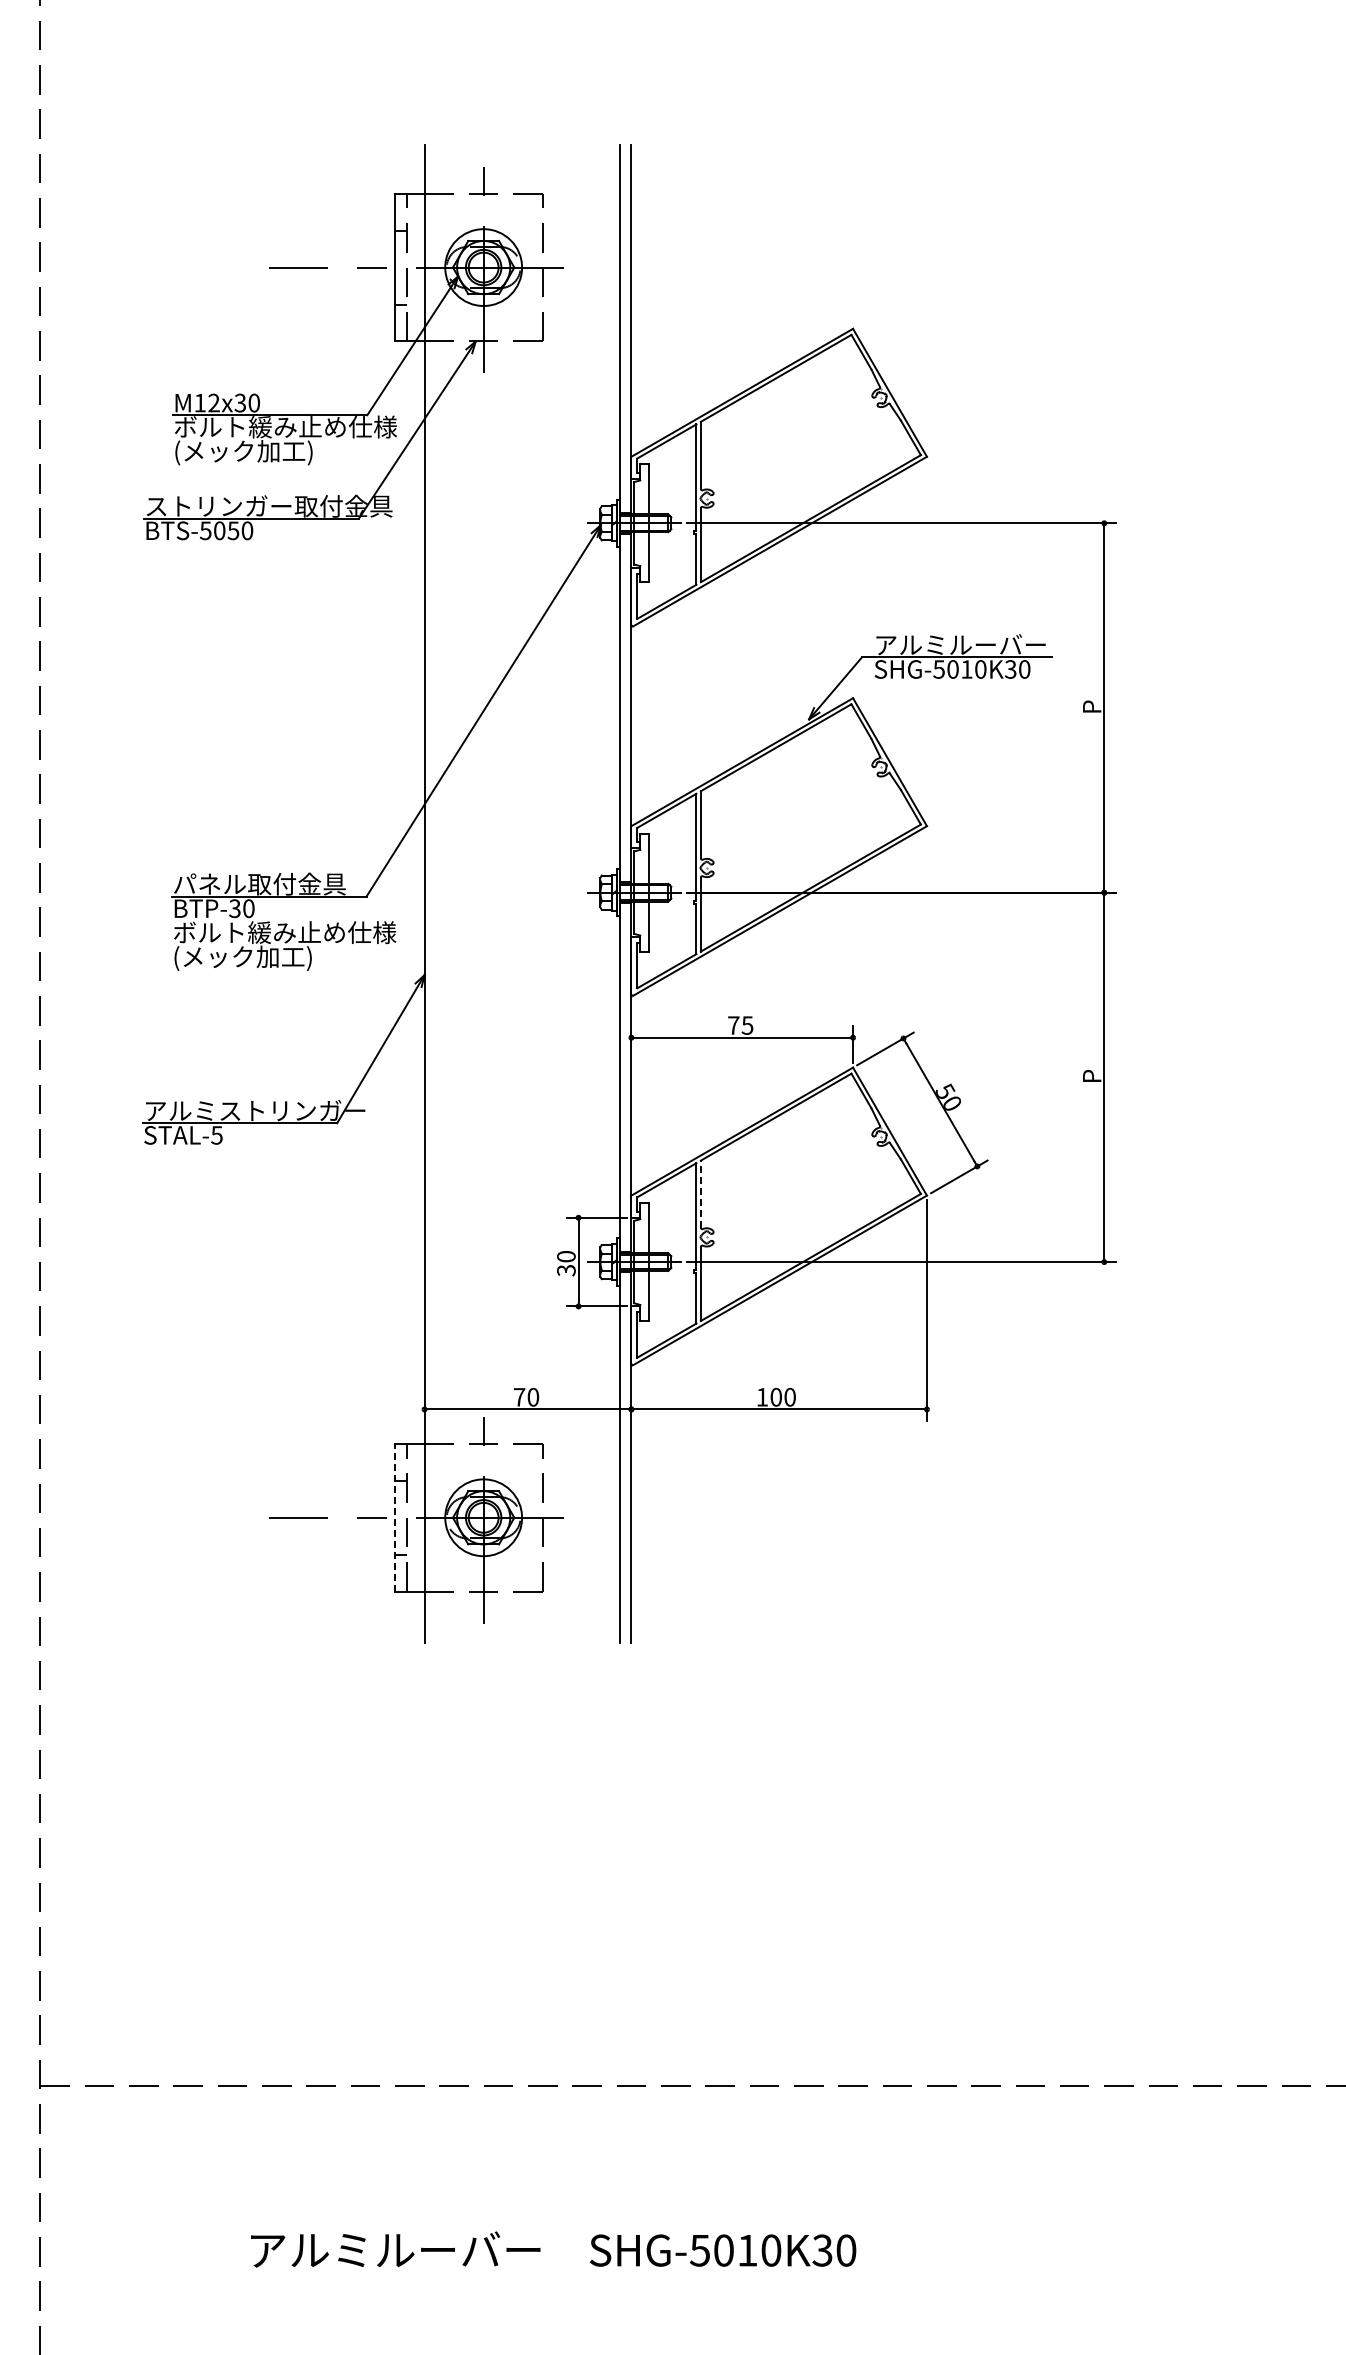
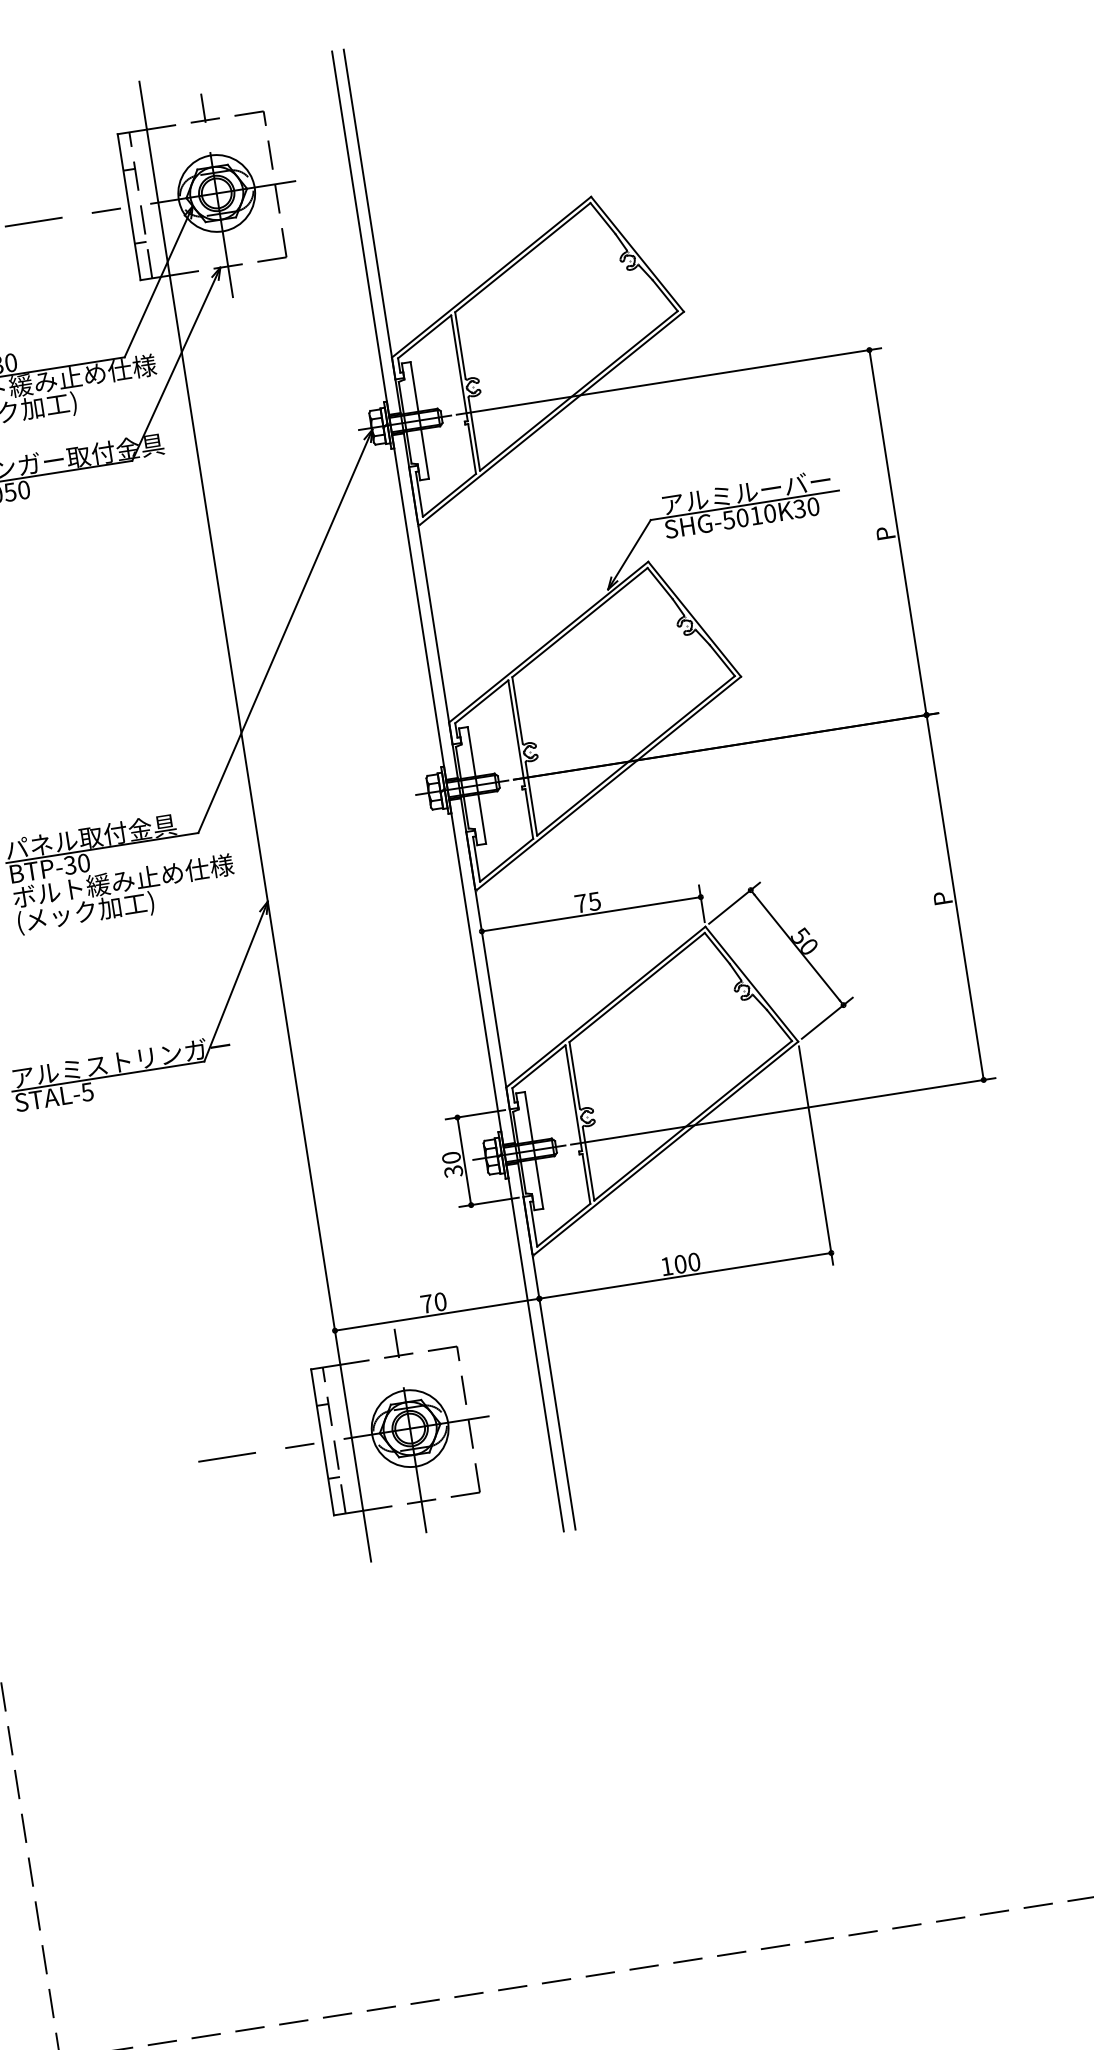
line: (700, 1194) -> (574, 1075), dashed -> solid
line: (395, 1517) -> (323, 1441), dashed -> solid

